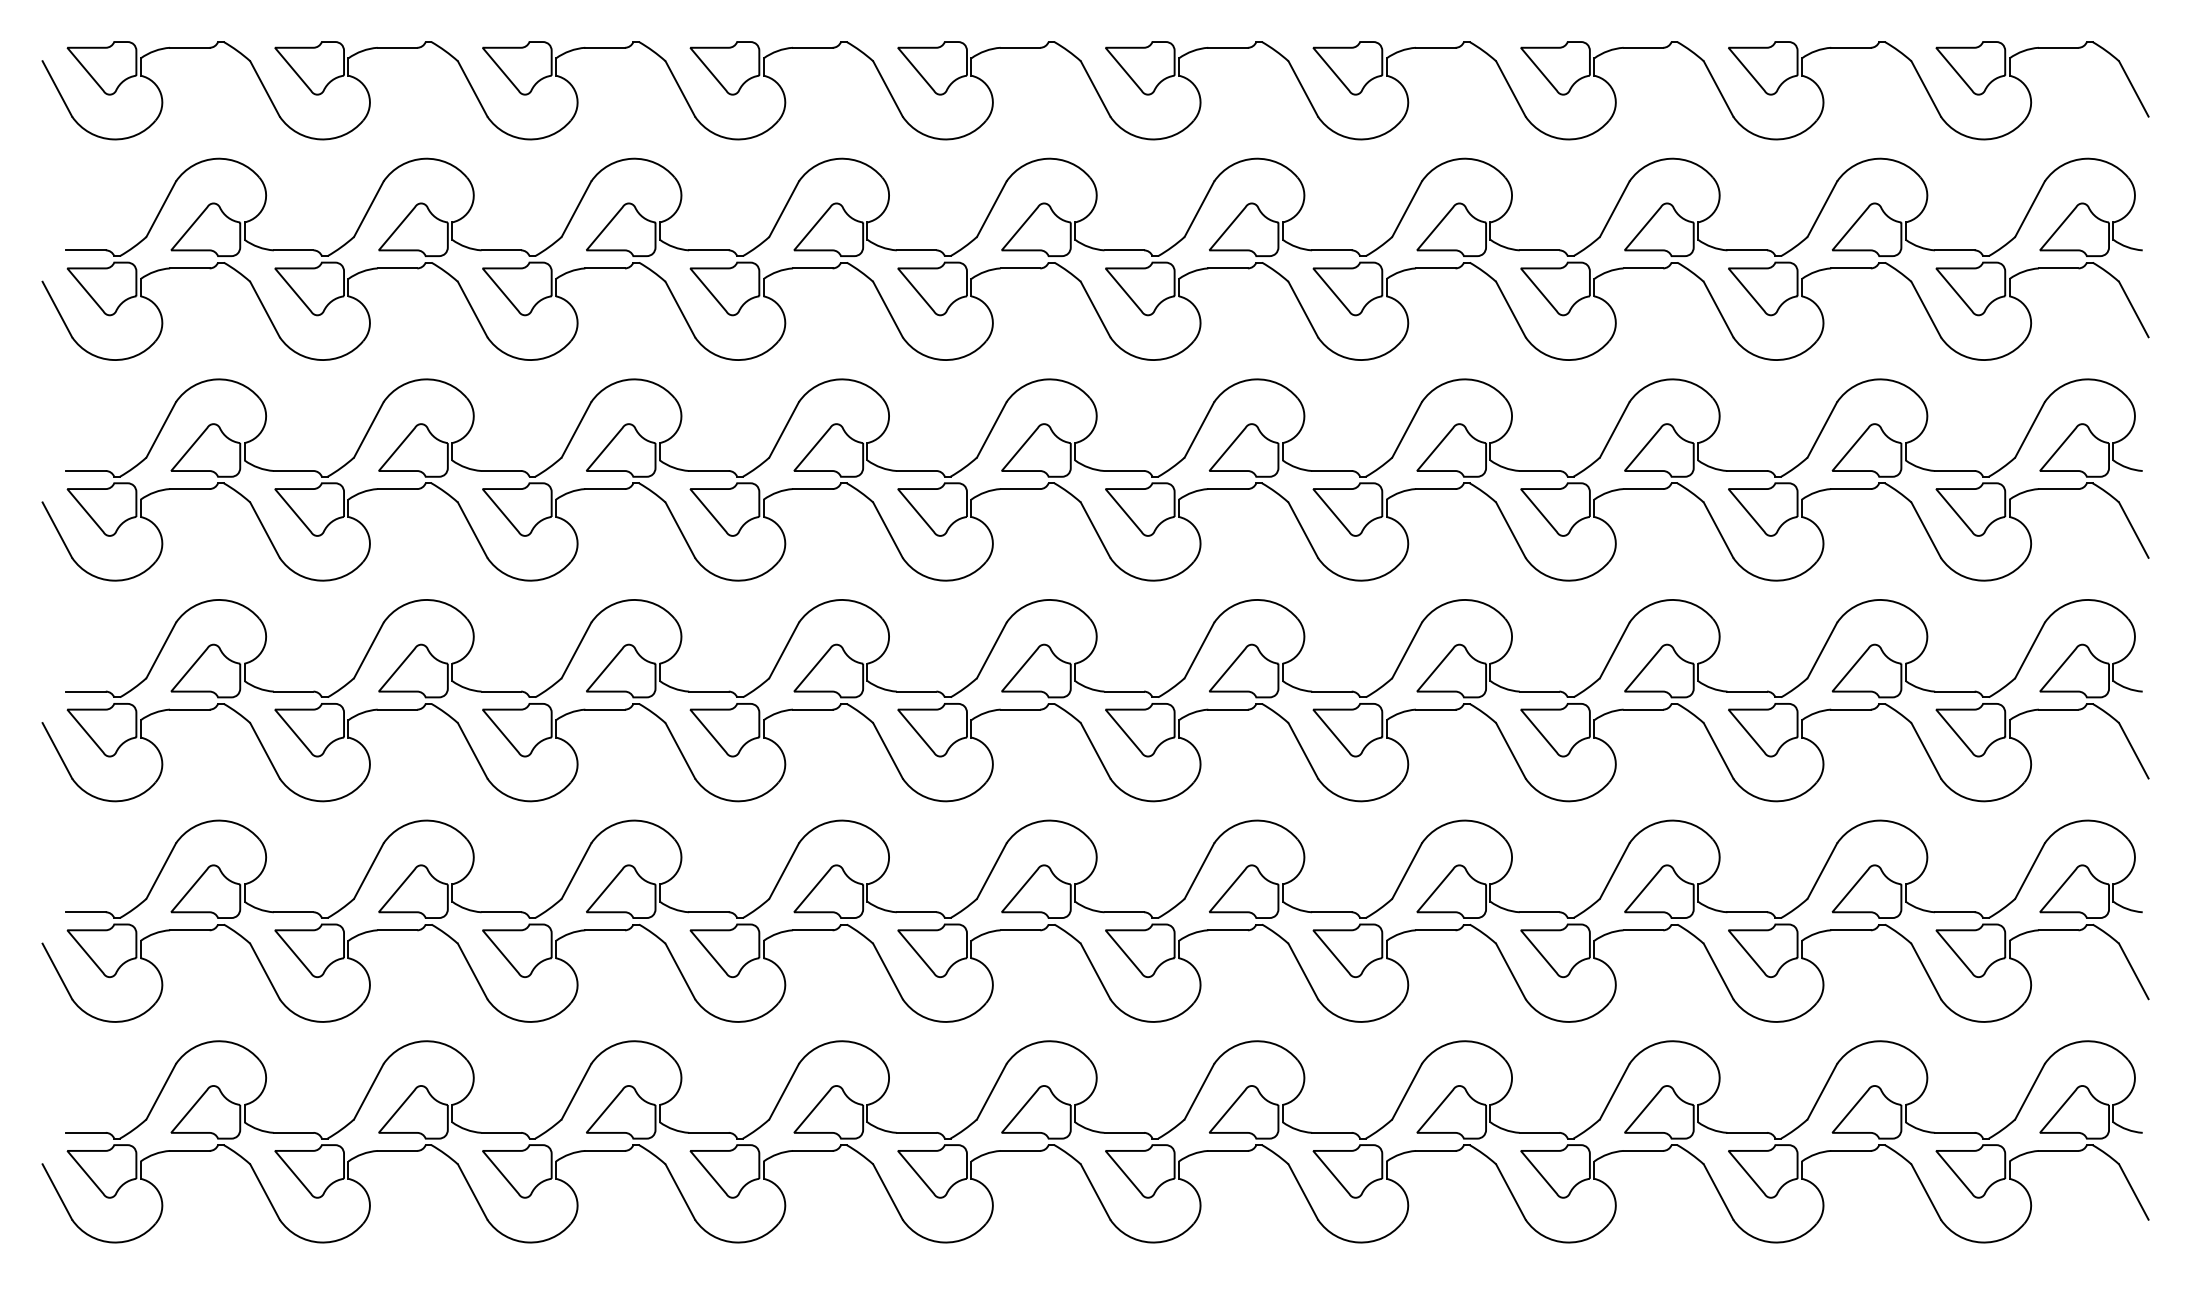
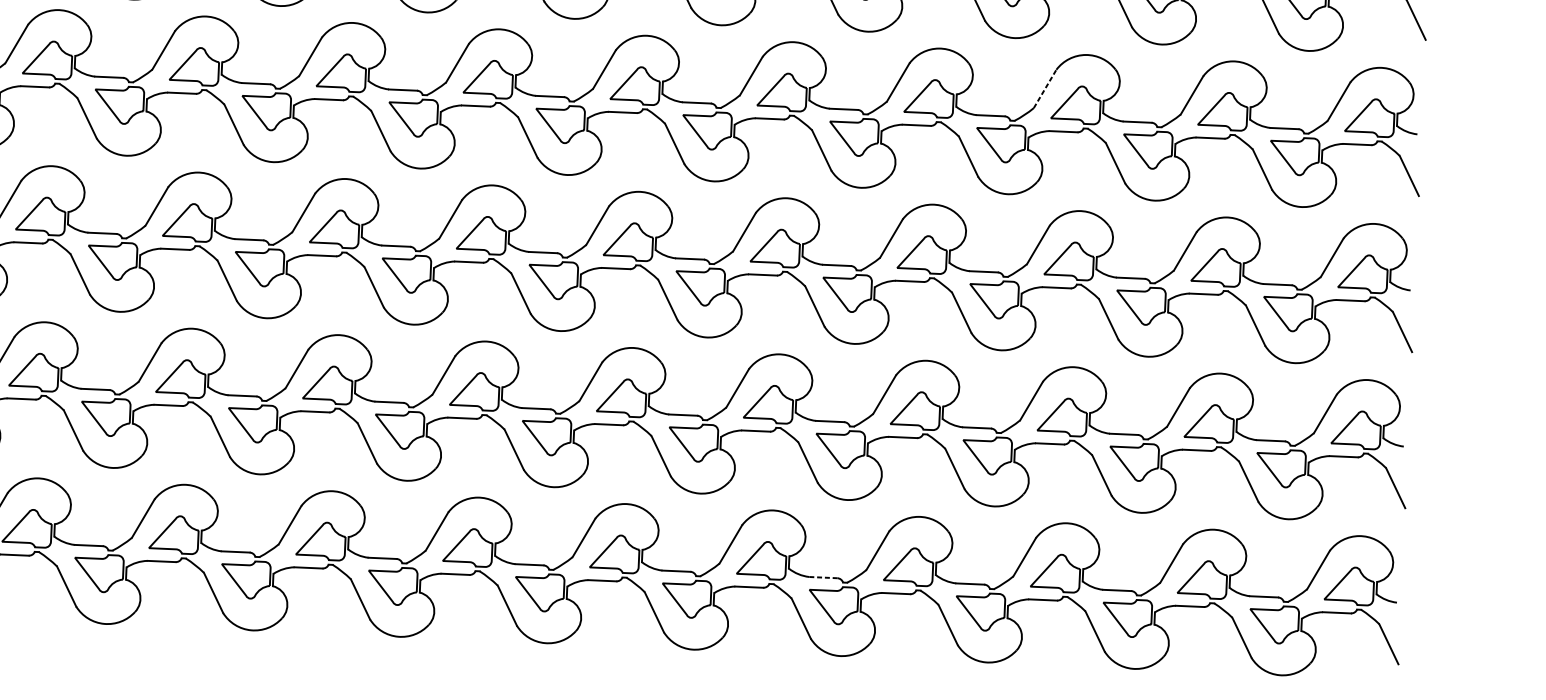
line: (1614, 429) -> (1044, 88), solid -> dashed
line: (1331, 1132) -> (823, 577), solid -> dashed

